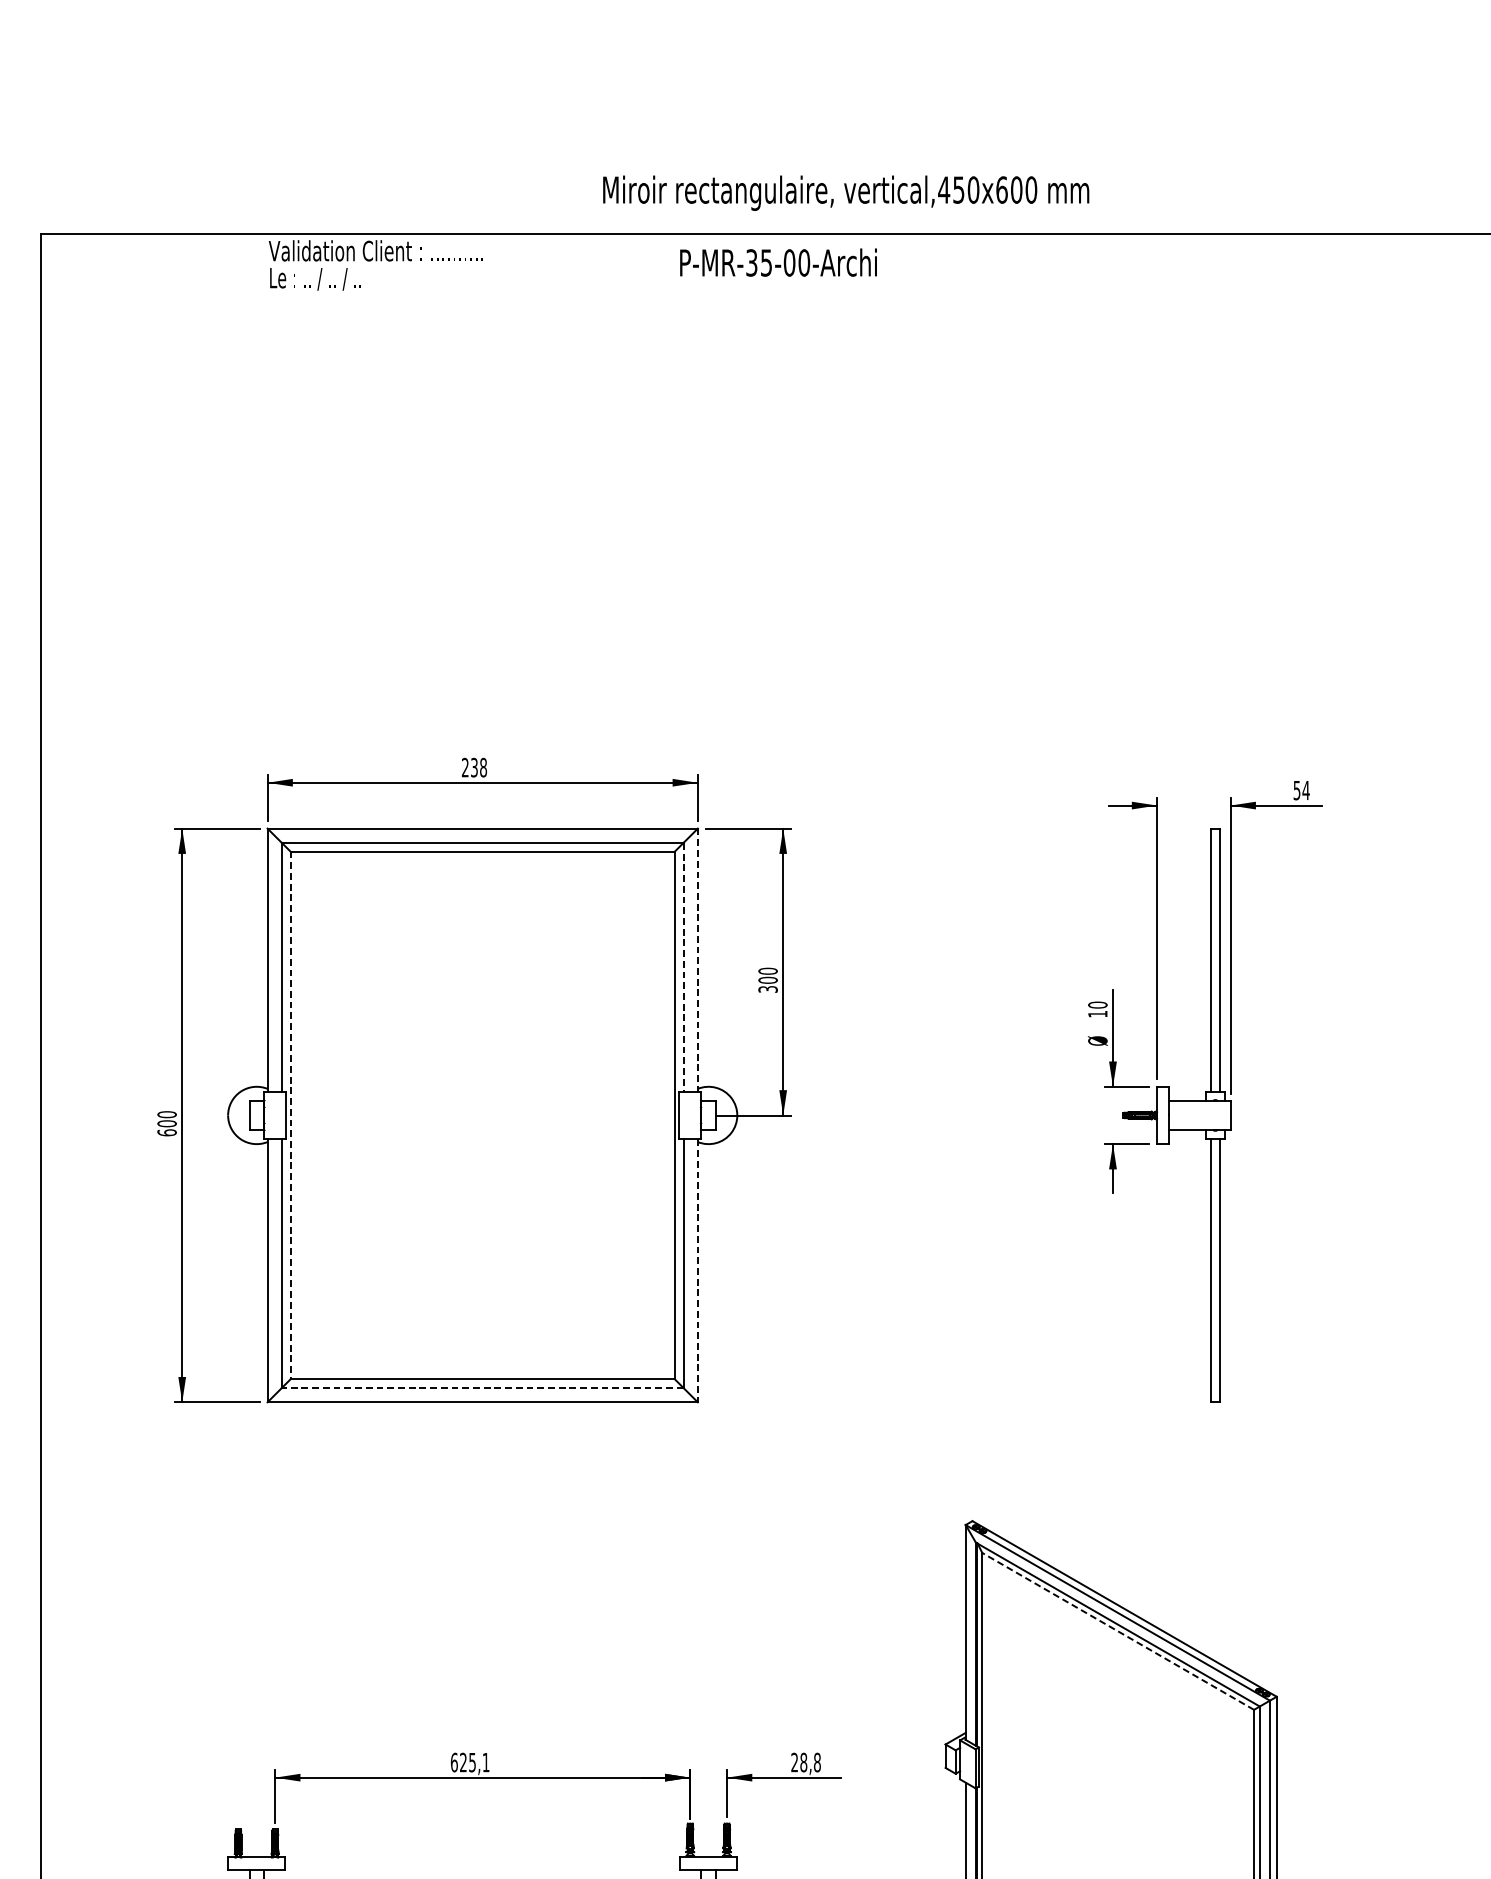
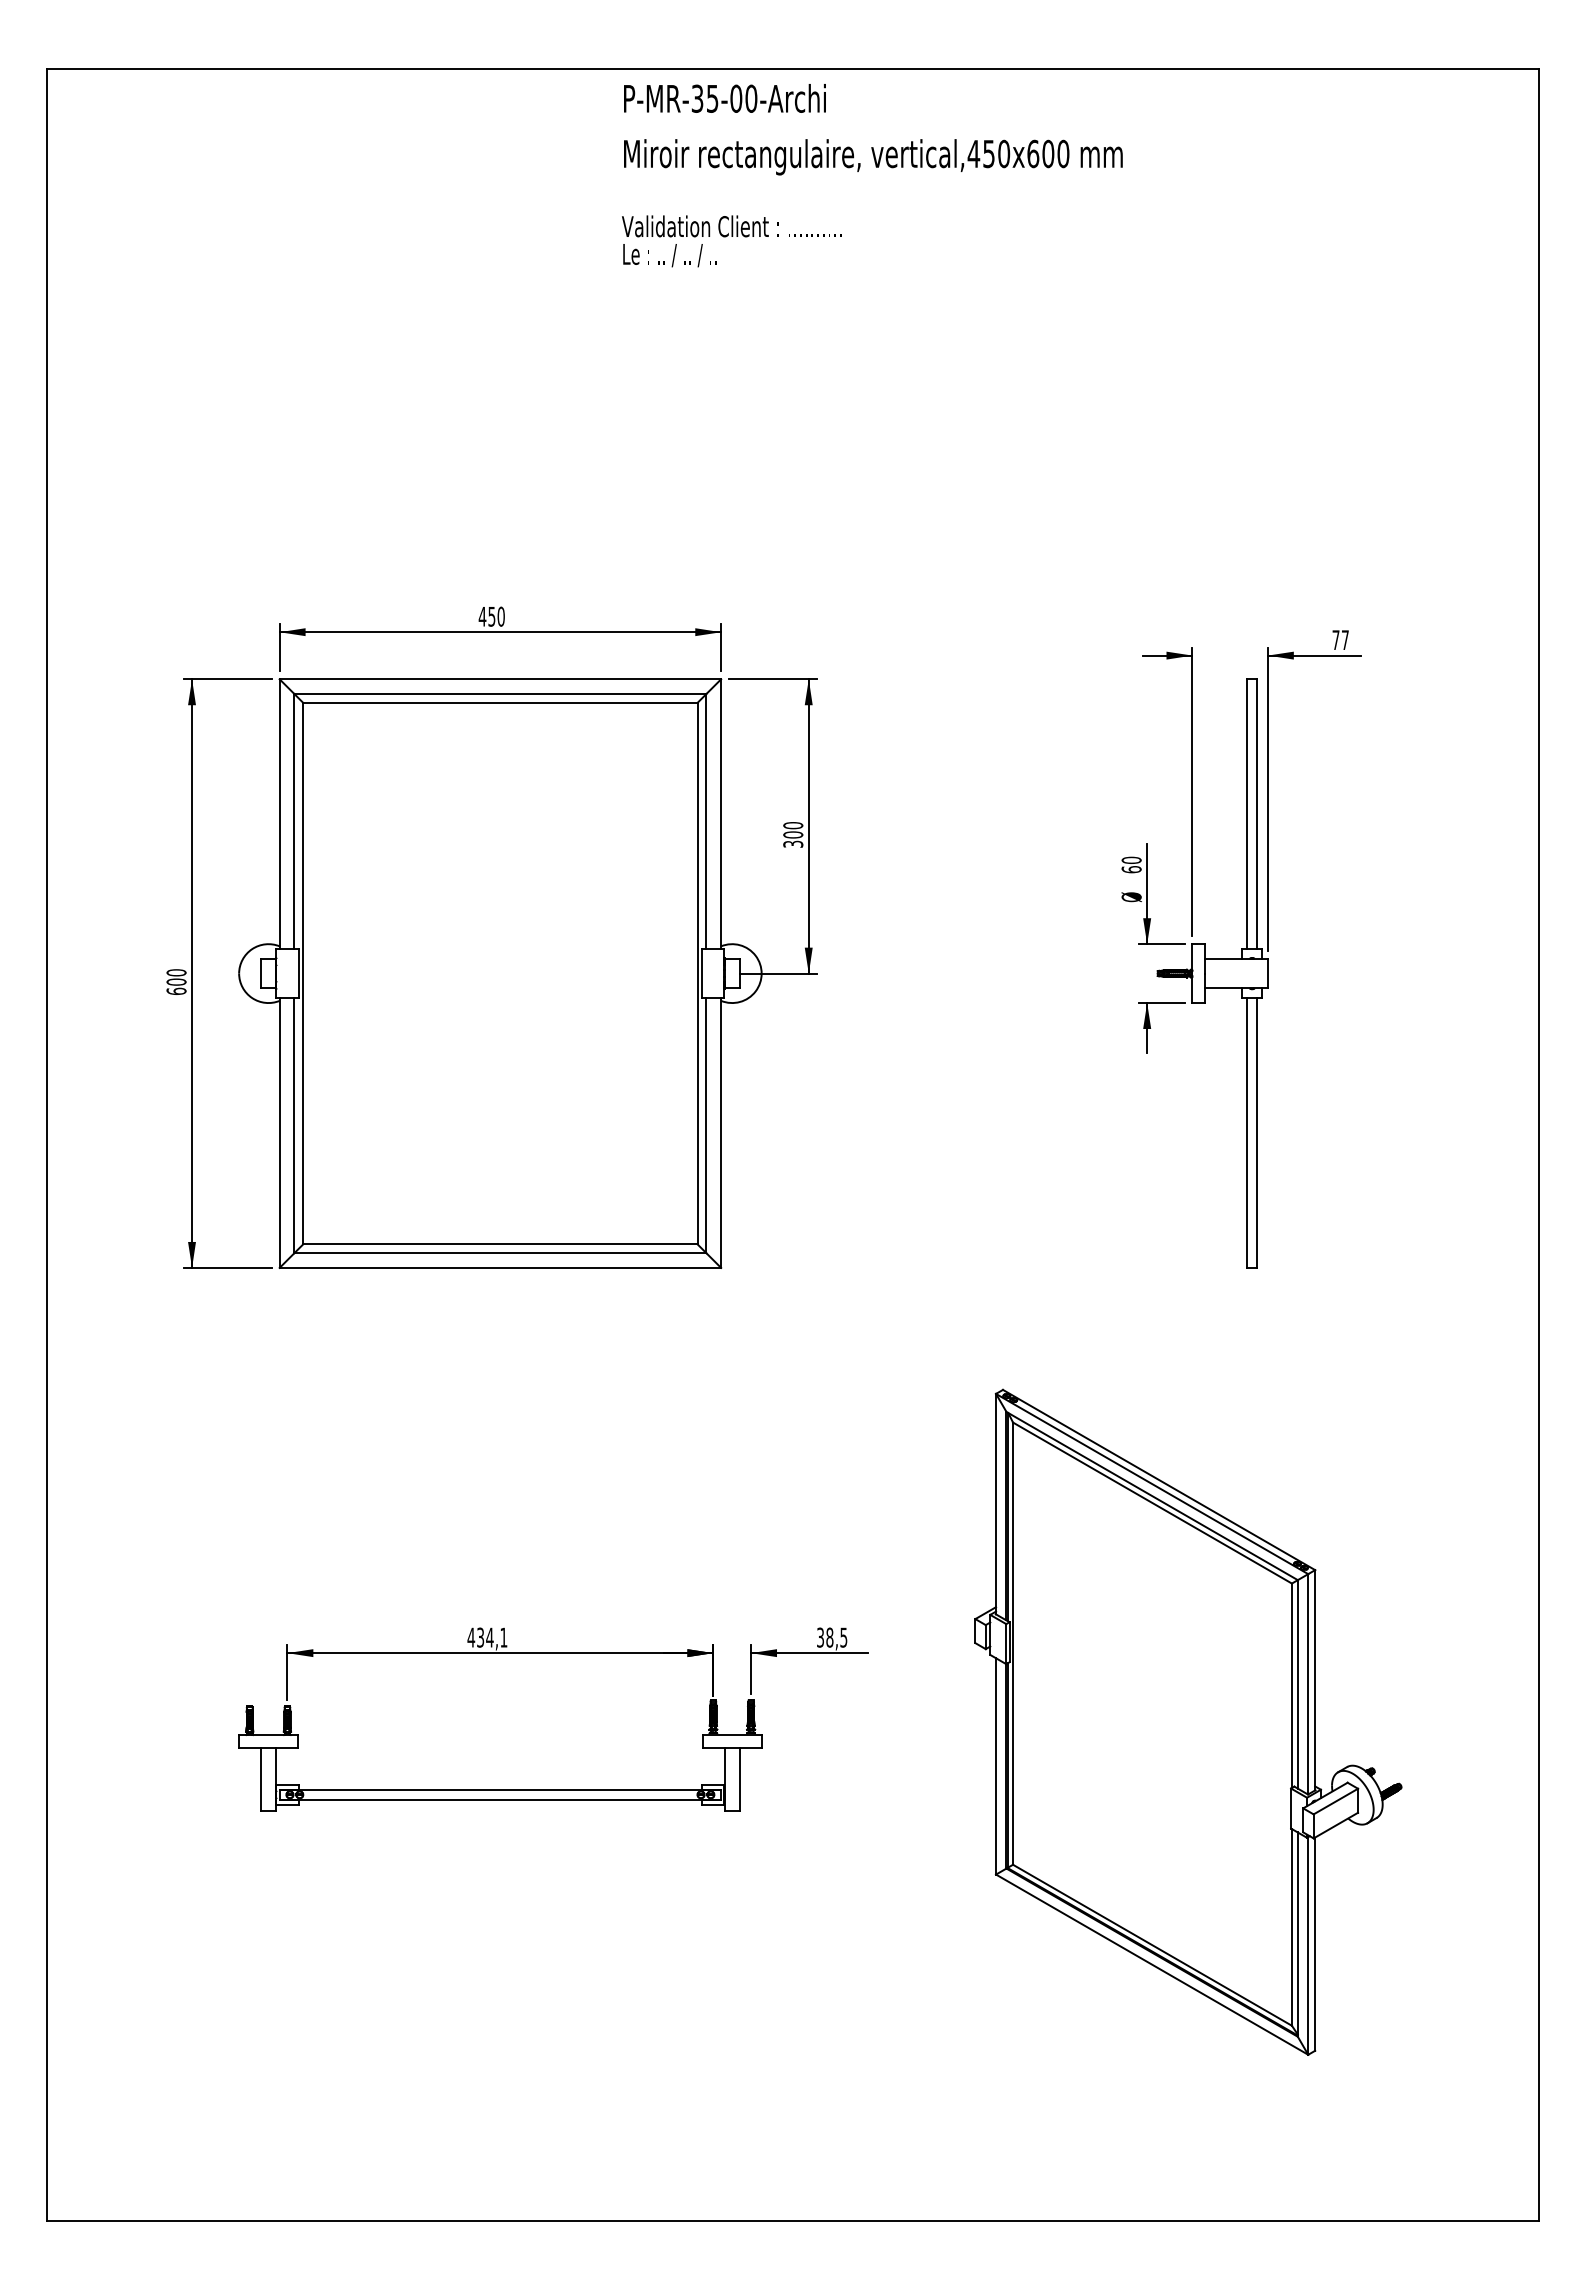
text: (846, 193) -> (873, 157), moved
text: (778, 262) -> (724, 98), moved
text: (375, 265) -> (731, 241), moved
text: (474, 767) -> (491, 616), 238 -> 450
text: (1301, 790) -> (1340, 640), 54 -> 77
line: (698, 960) -> (721, 814), dashed -> solid
line: (683, 967) -> (706, 821), dashed -> solid
text: (1097, 1014) -> (1131, 869), 10 -> 60
line: (290, 1115) -> (303, 973), dashed -> solid
line: (698, 1271) -> (721, 1133), dashed -> solid
line: (481, 1388) -> (499, 1253), dashed -> solid
line: (1118, 1630) -> (1152, 1502), dashed -> solid
text: (463, 1762) -> (480, 1637), 625,1 -> 434,1
text: (806, 1762) -> (832, 1637), 28,8 -> 38,5

